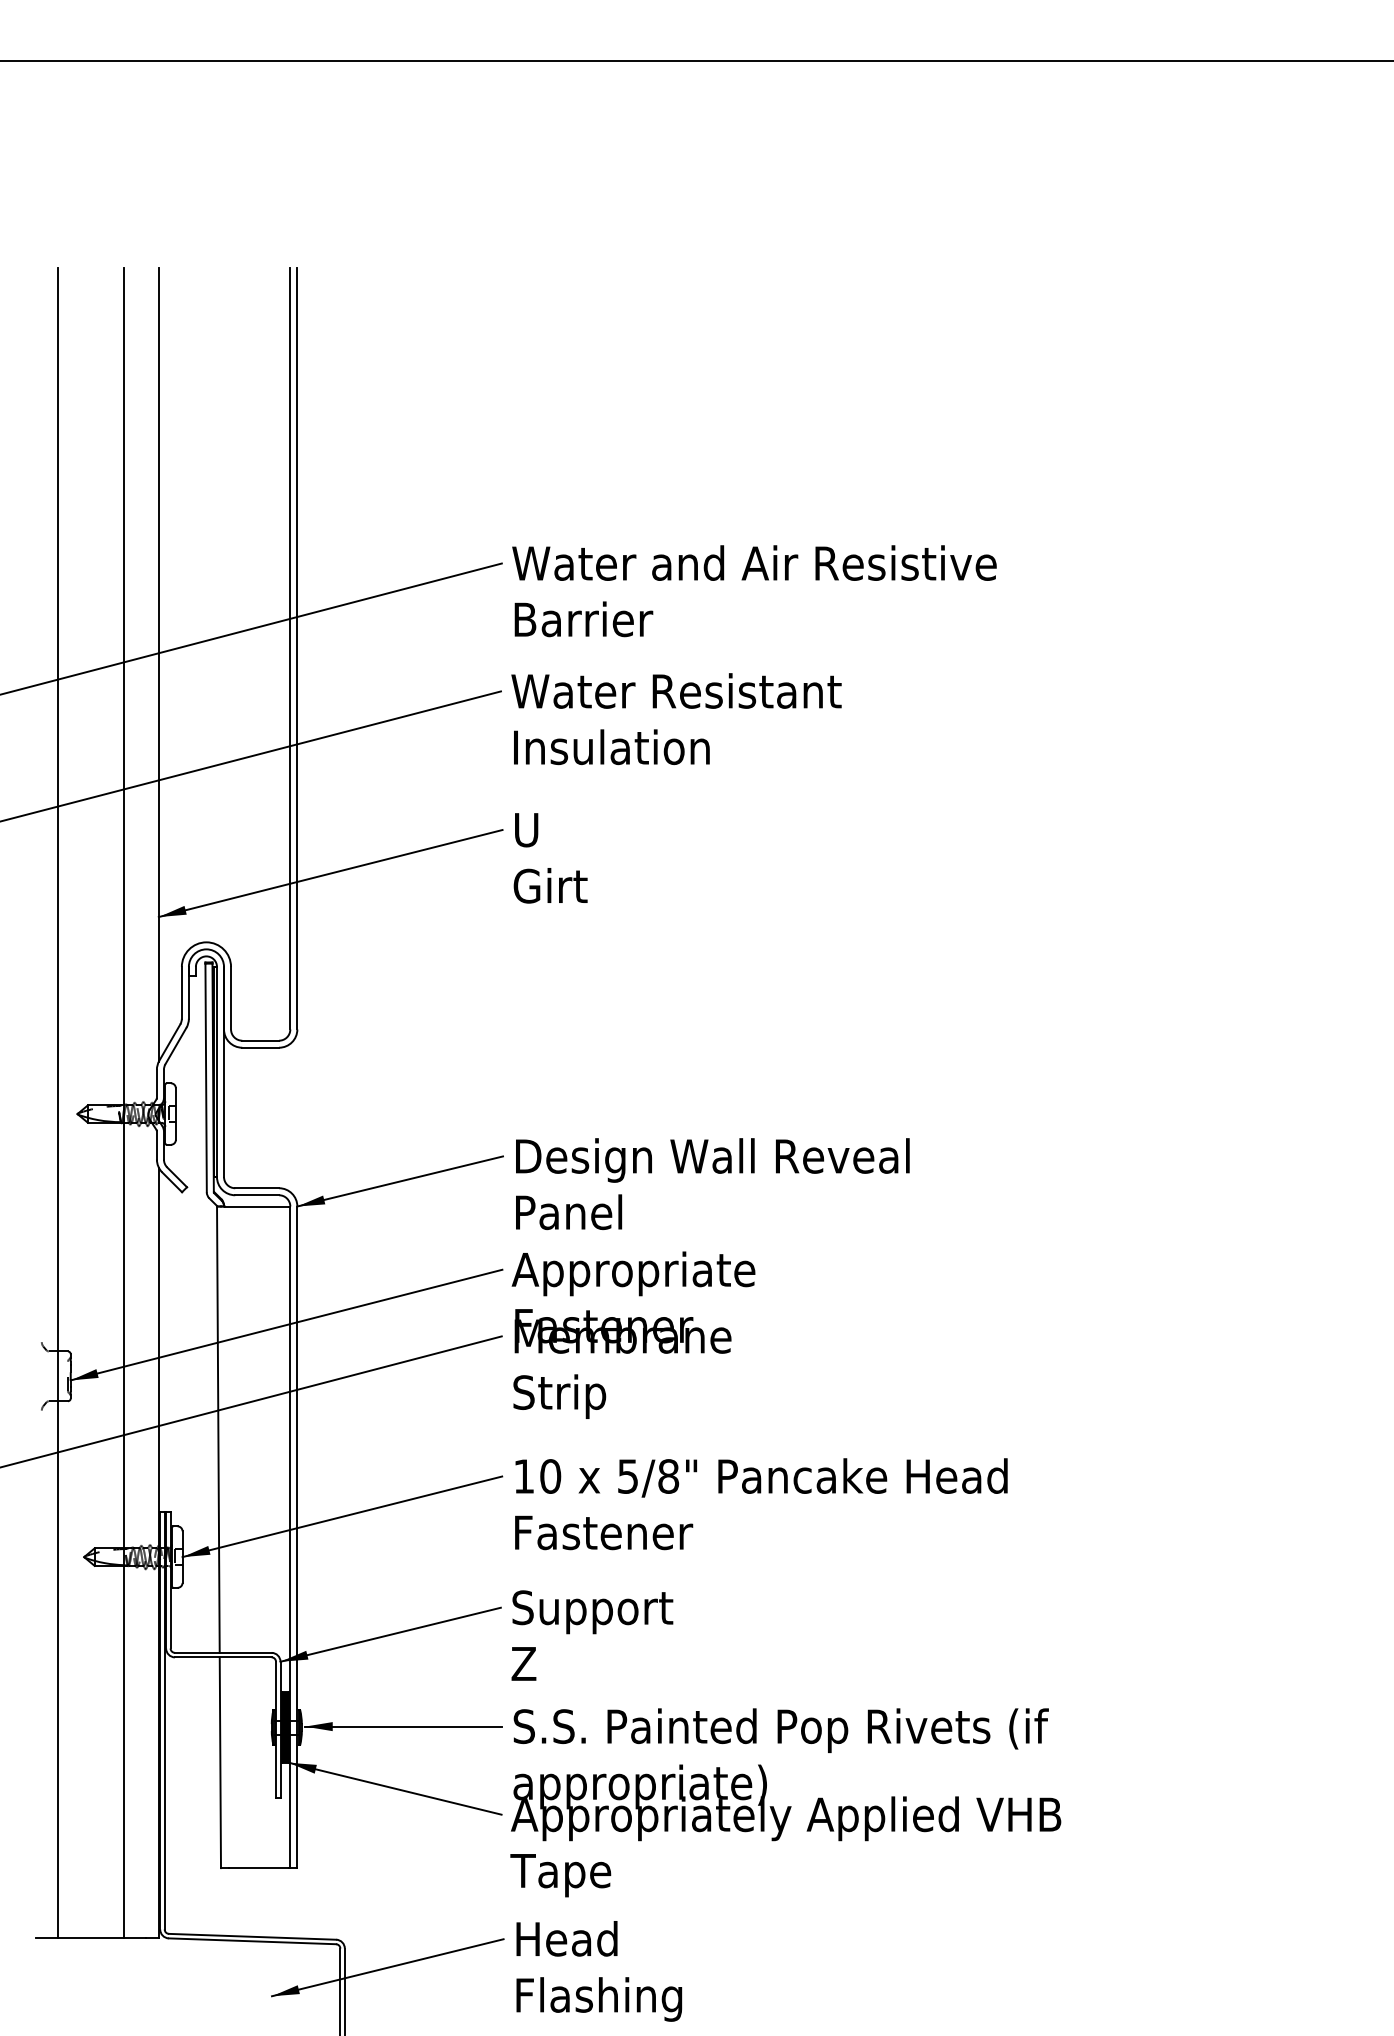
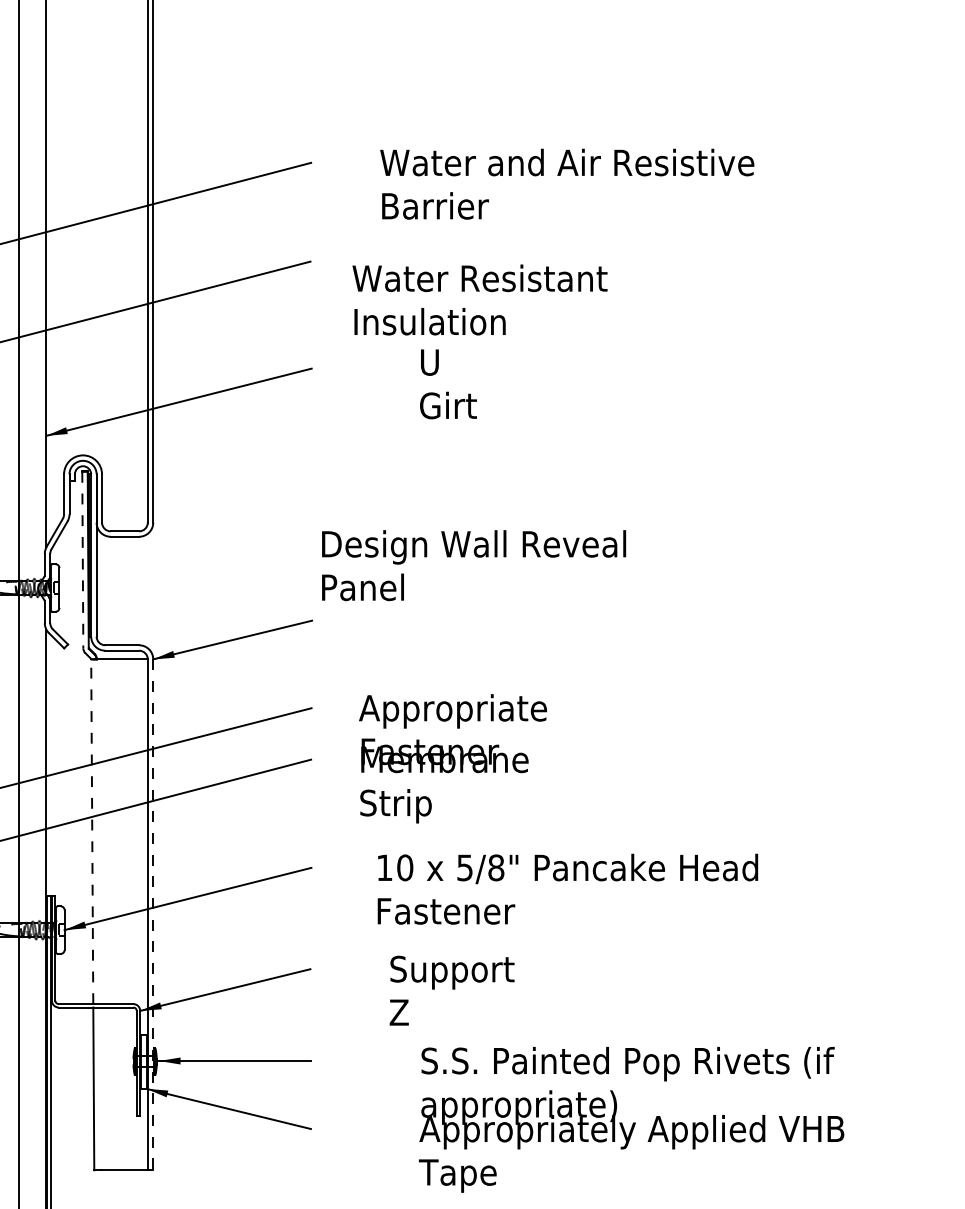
text: (754, 591) -> (567, 184), moved
text: (676, 719) -> (480, 300), moved
text: (550, 858) -> (448, 384), moved
line: (206, 1078) -> (83, 560), solid -> dashed
text: (712, 1184) -> (473, 565), moved
text: (633, 1334) -> (452, 758), moved
line: (218, 1429) -> (92, 831), solid -> dashed
text: (761, 1504) -> (568, 889), moved
line: (297, 1537) -> (153, 914), solid -> dashed
text: (592, 1635) -> (452, 990), moved
fill: (284, 1727) -> (143, 1061), removed
text: (785, 1802) -> (631, 1119), moved

